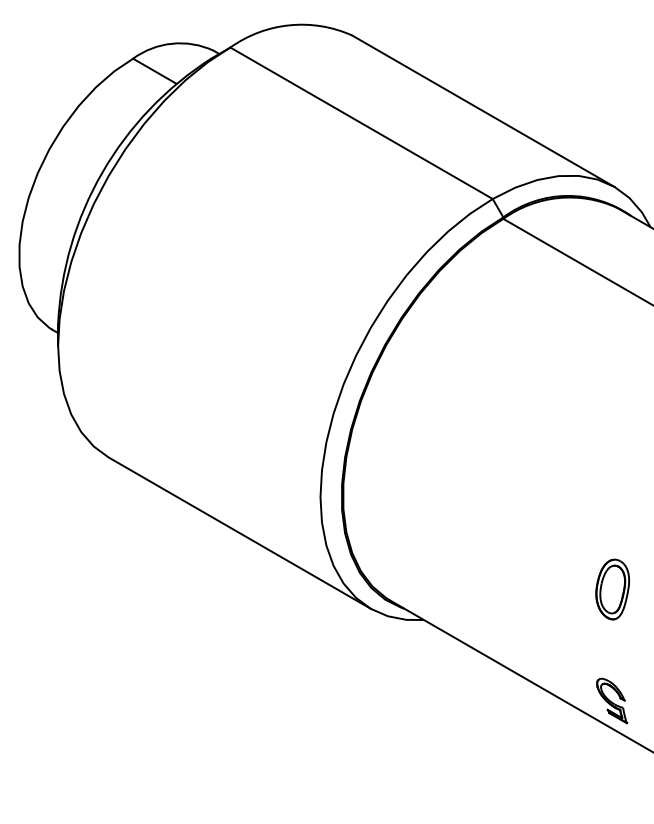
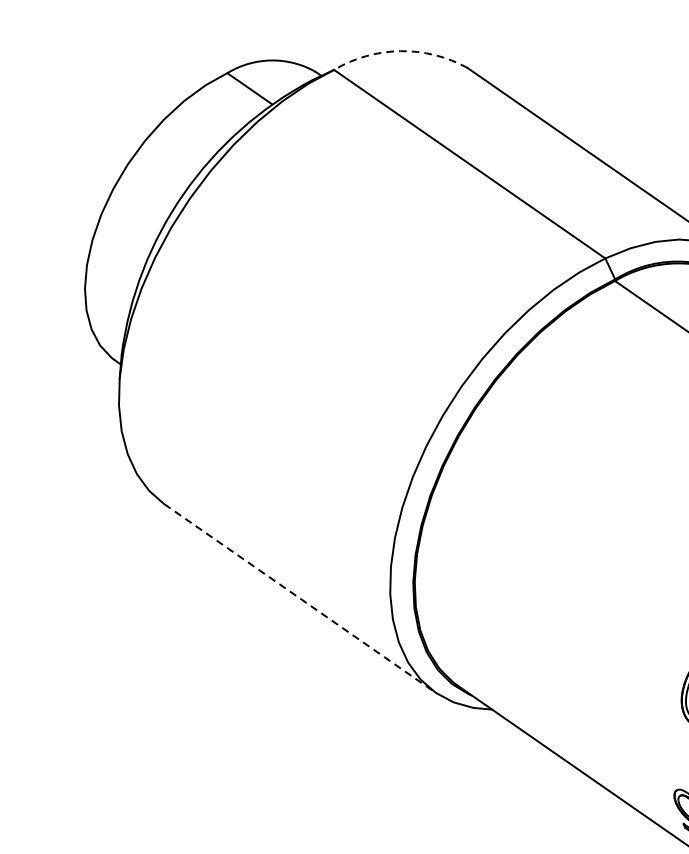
arc: (289, 25) -> (400, 51), solid -> dashed
line: (240, 533) -> (300, 598), solid -> dashed

